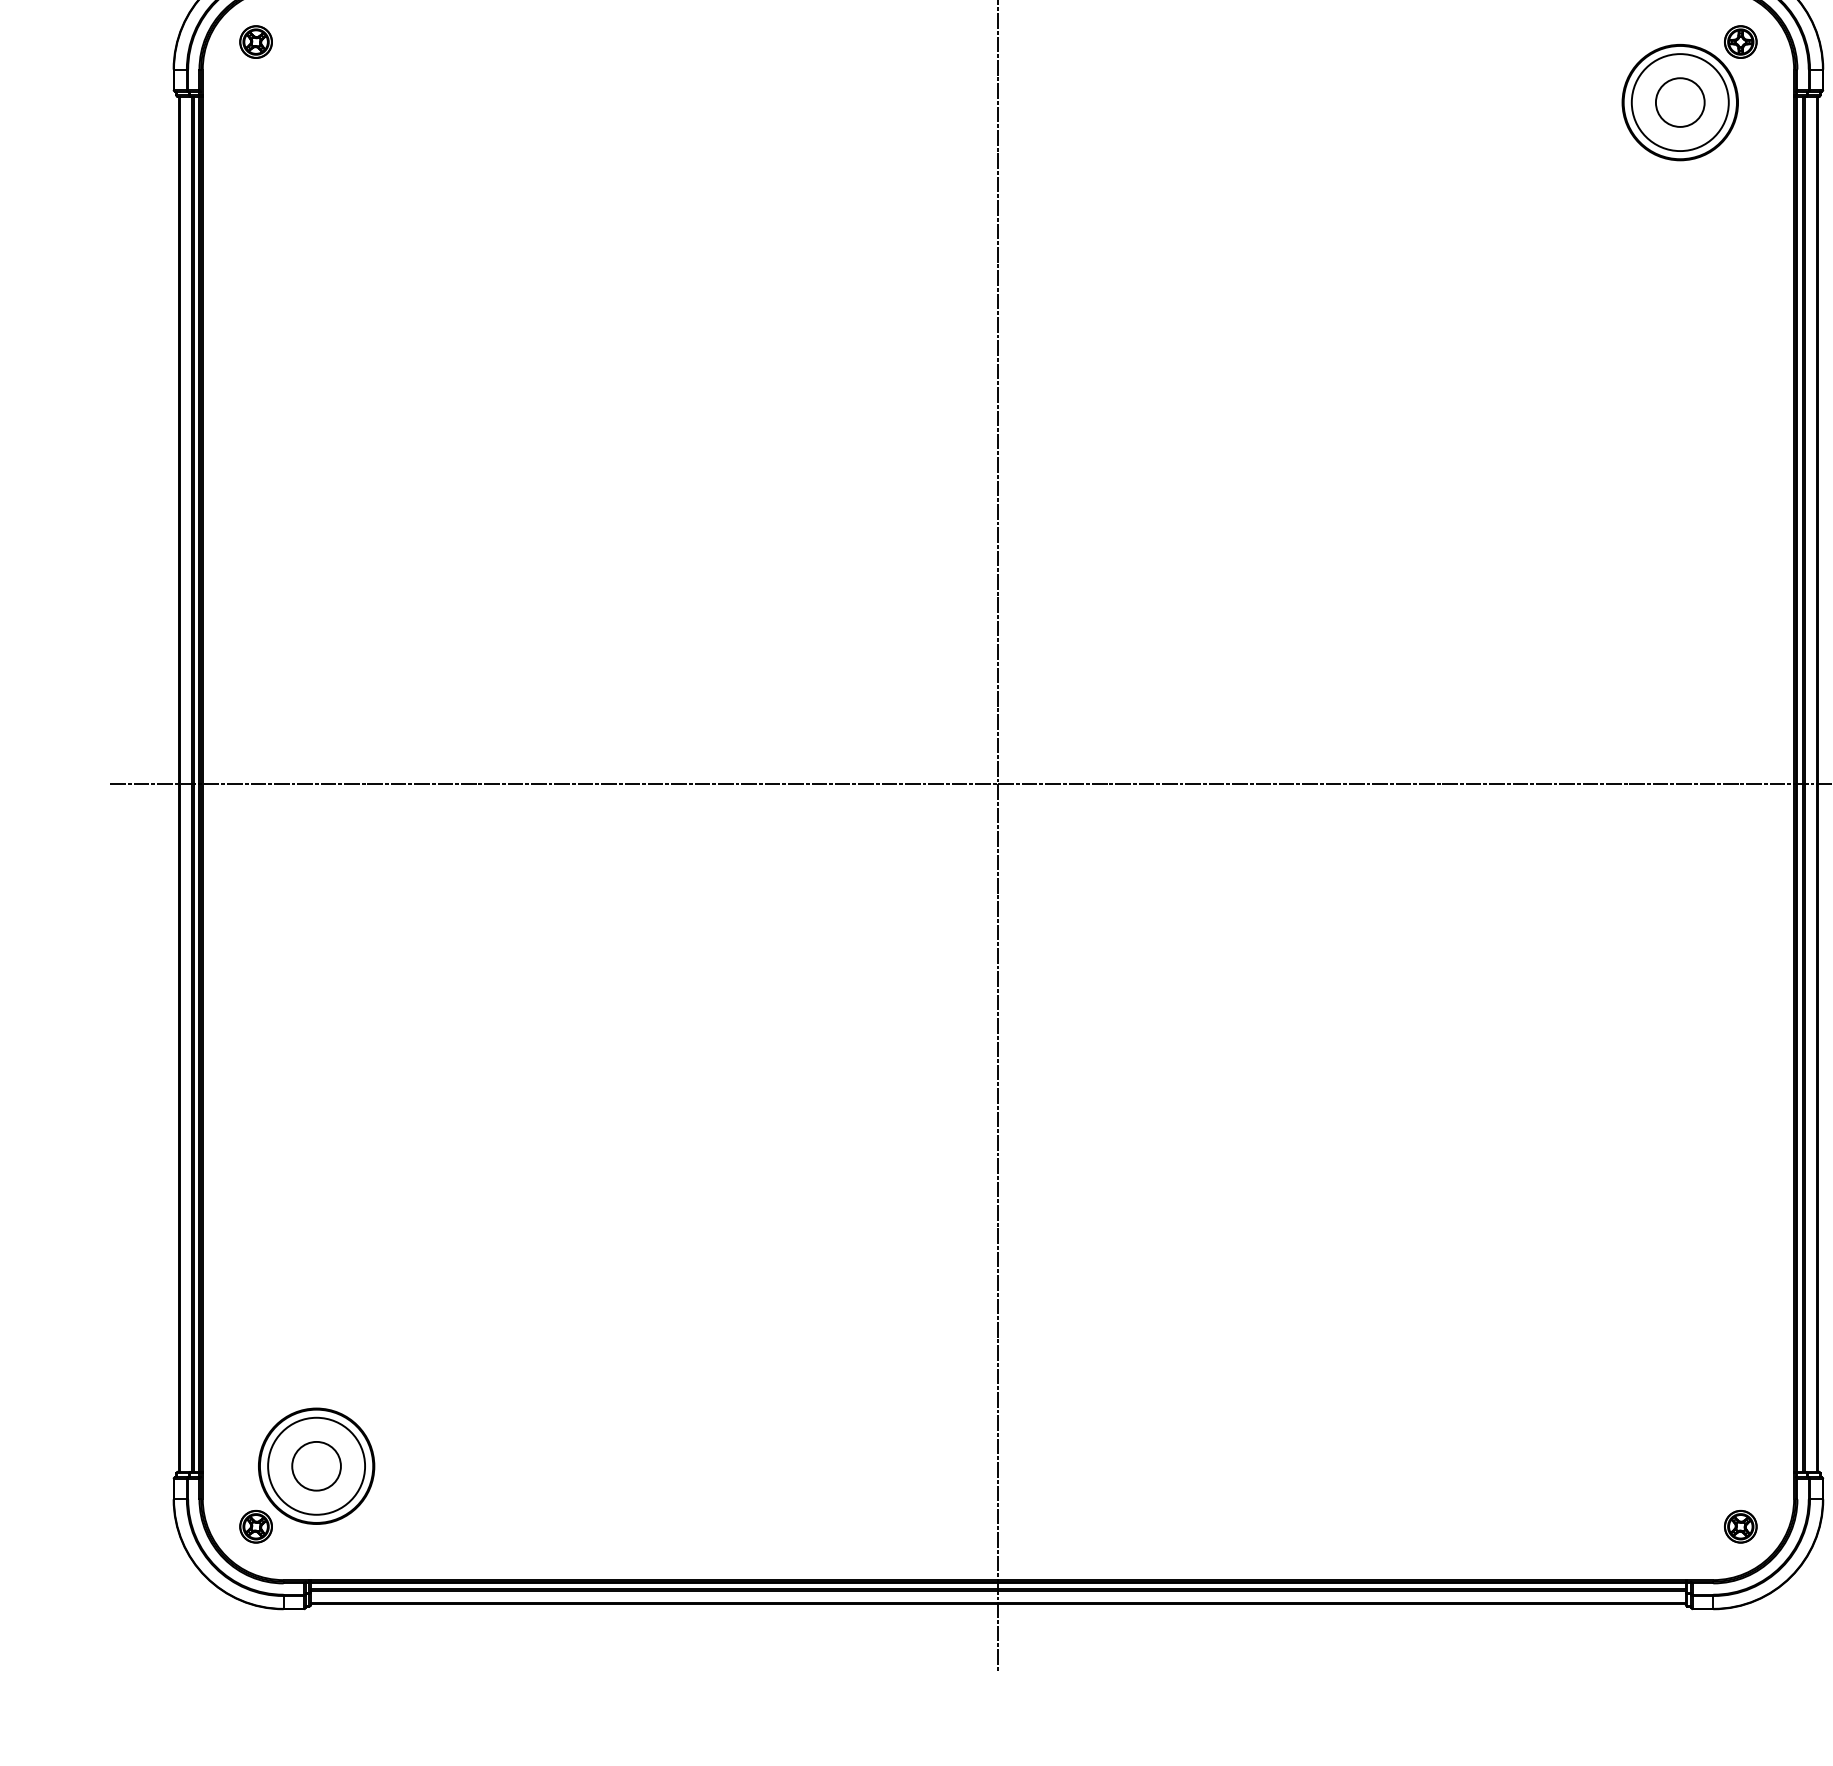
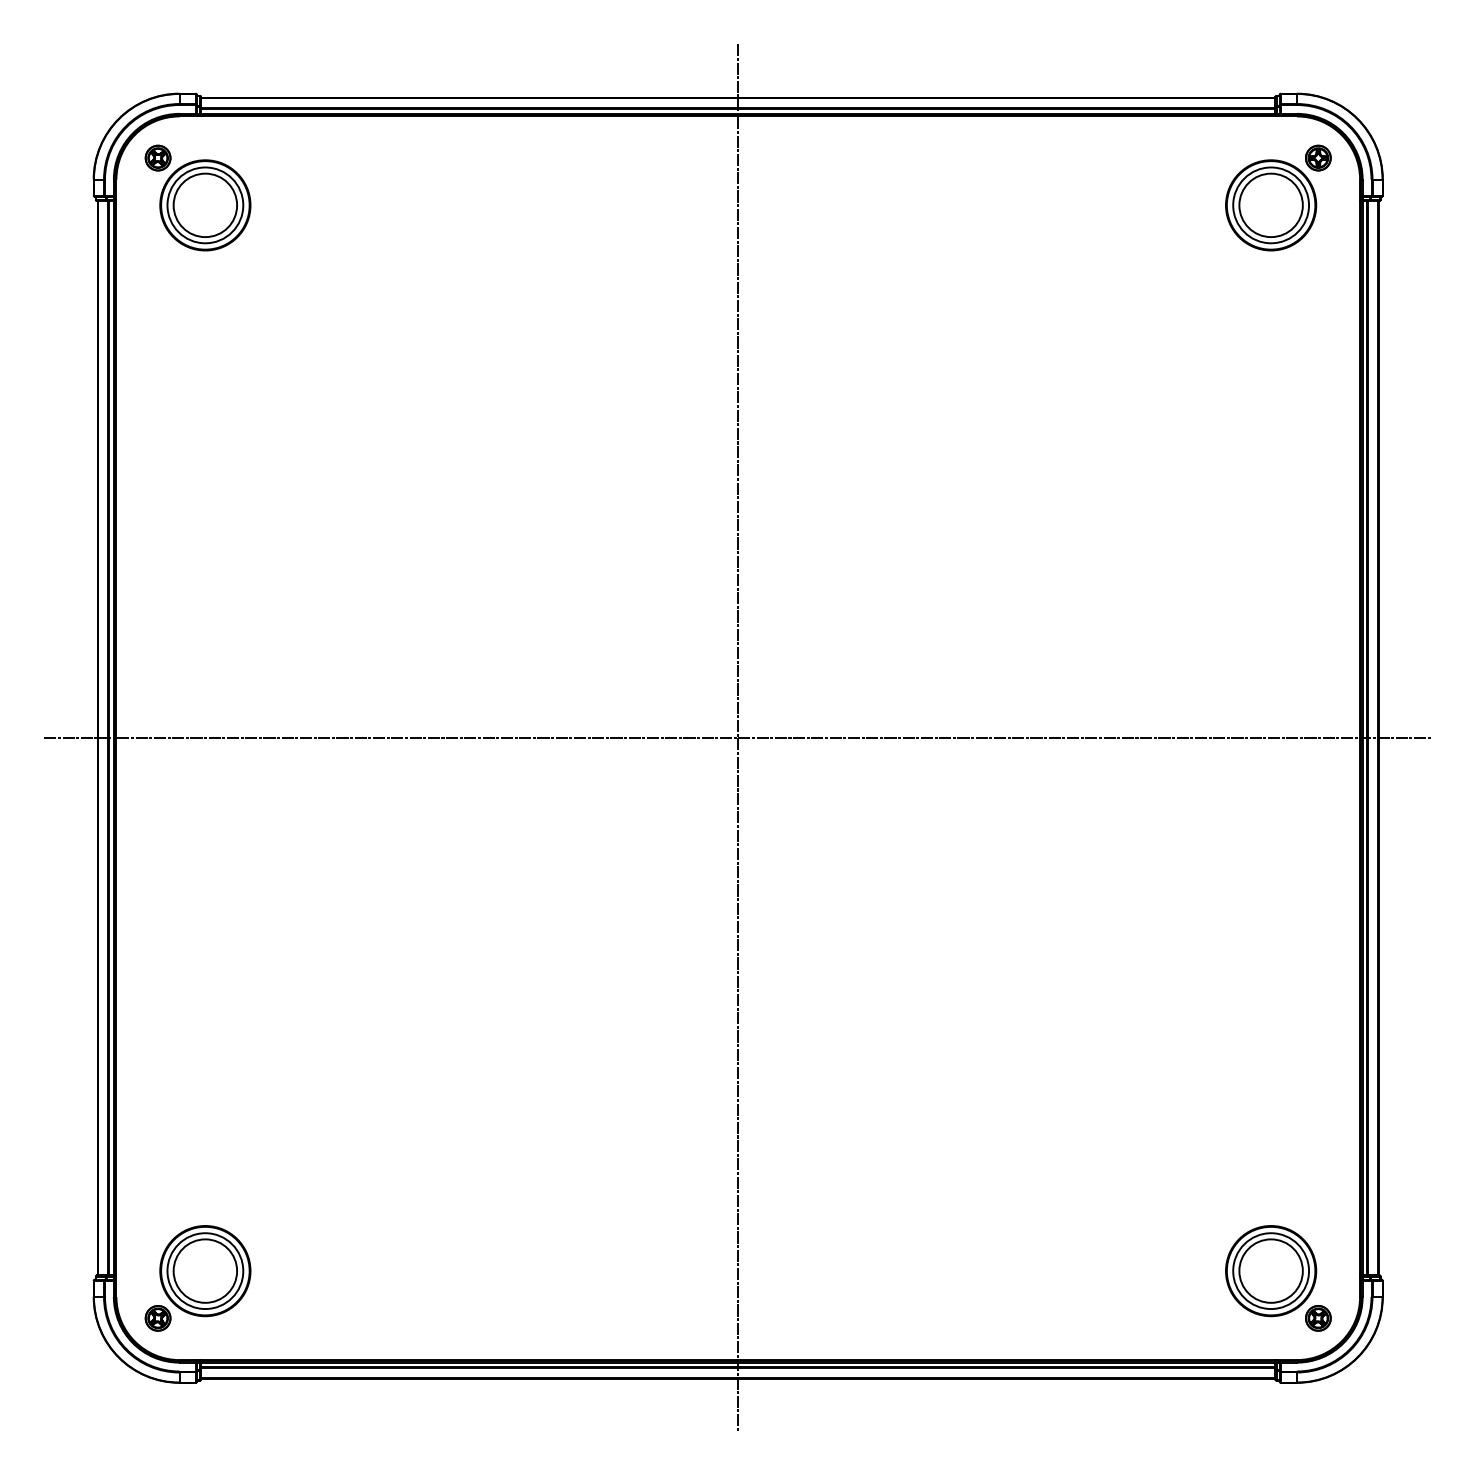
part: (316, 102) -> (205, 205), added
circle: (1679, 102) -> (1270, 205), size x1.67
circle: (316, 1465) -> (205, 1270), size x1.67
part: (1680, 1466) -> (1271, 1271), added

